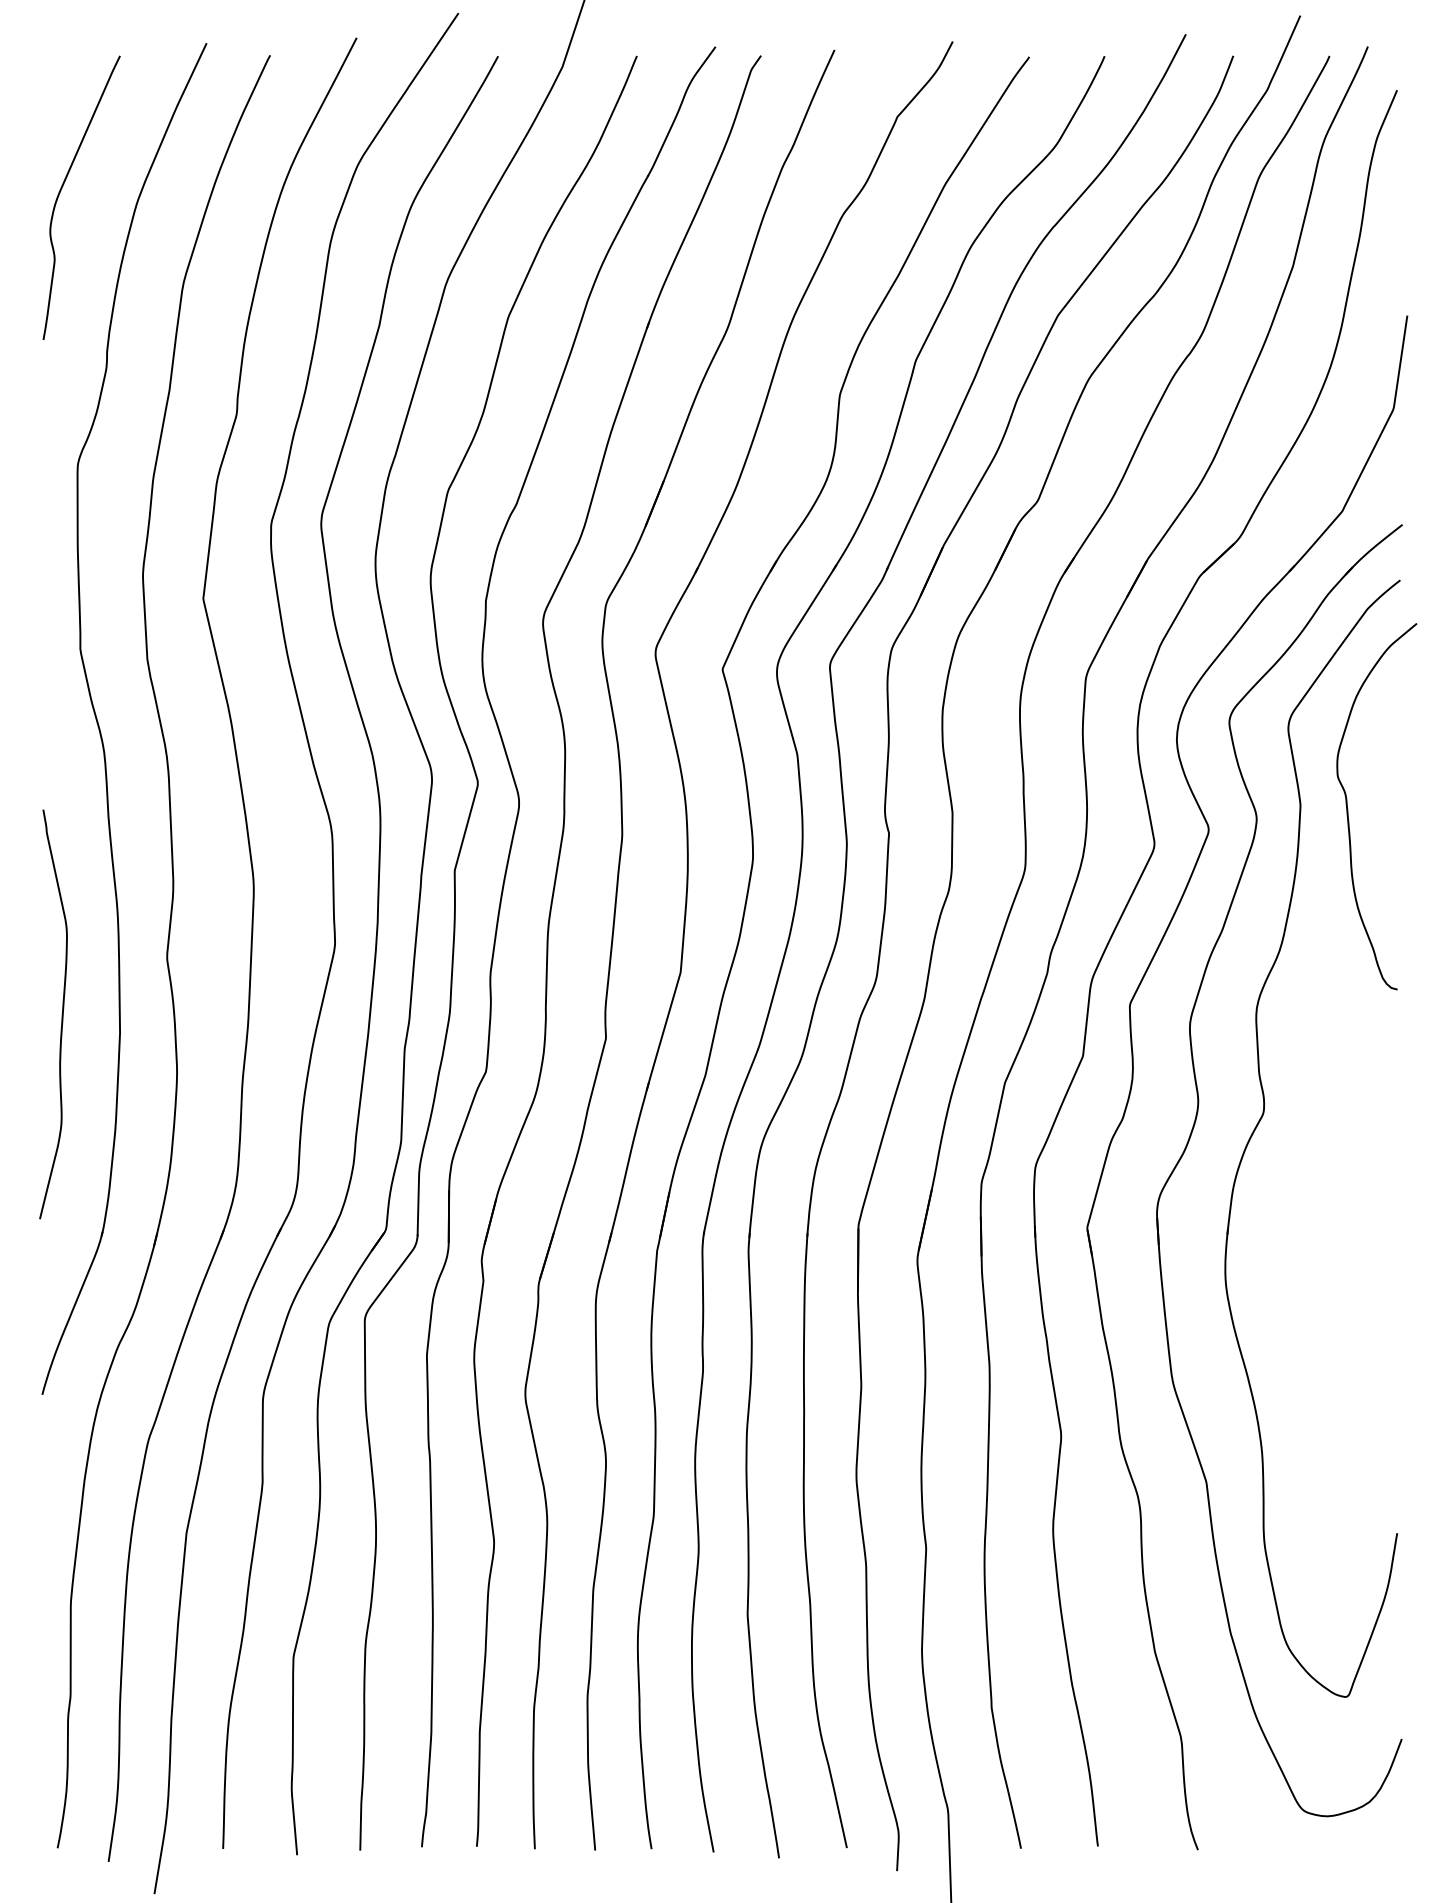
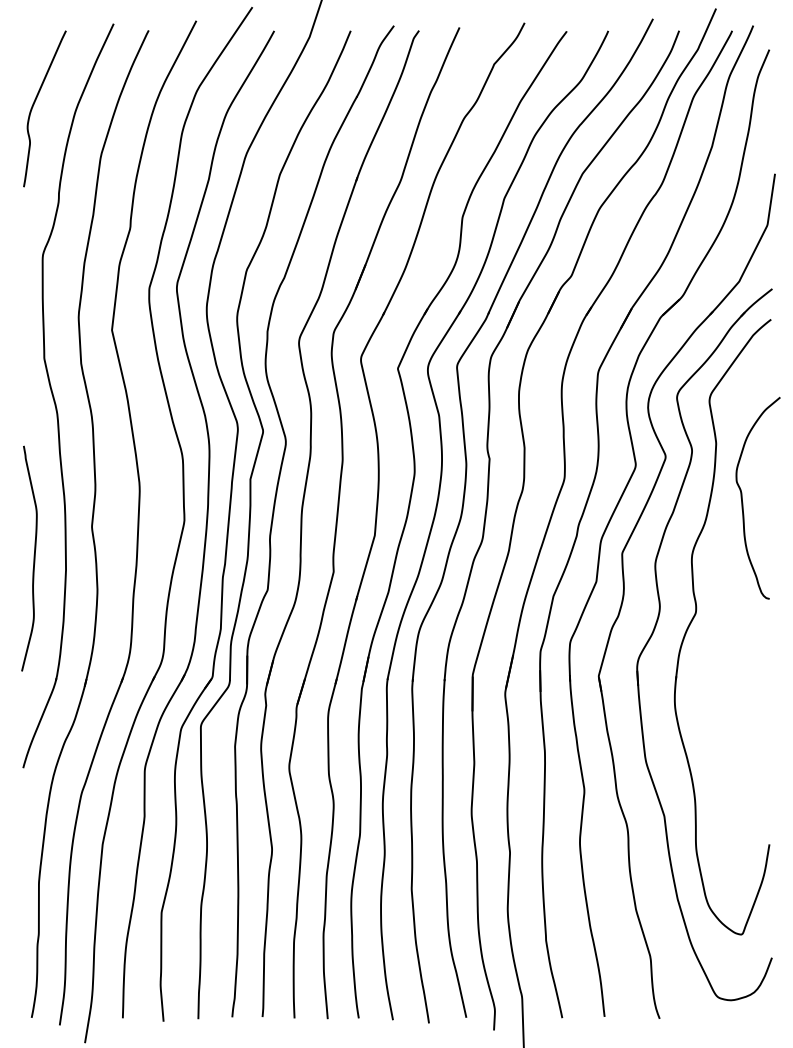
curve: (1350, 814) -> (743, 502), moved

